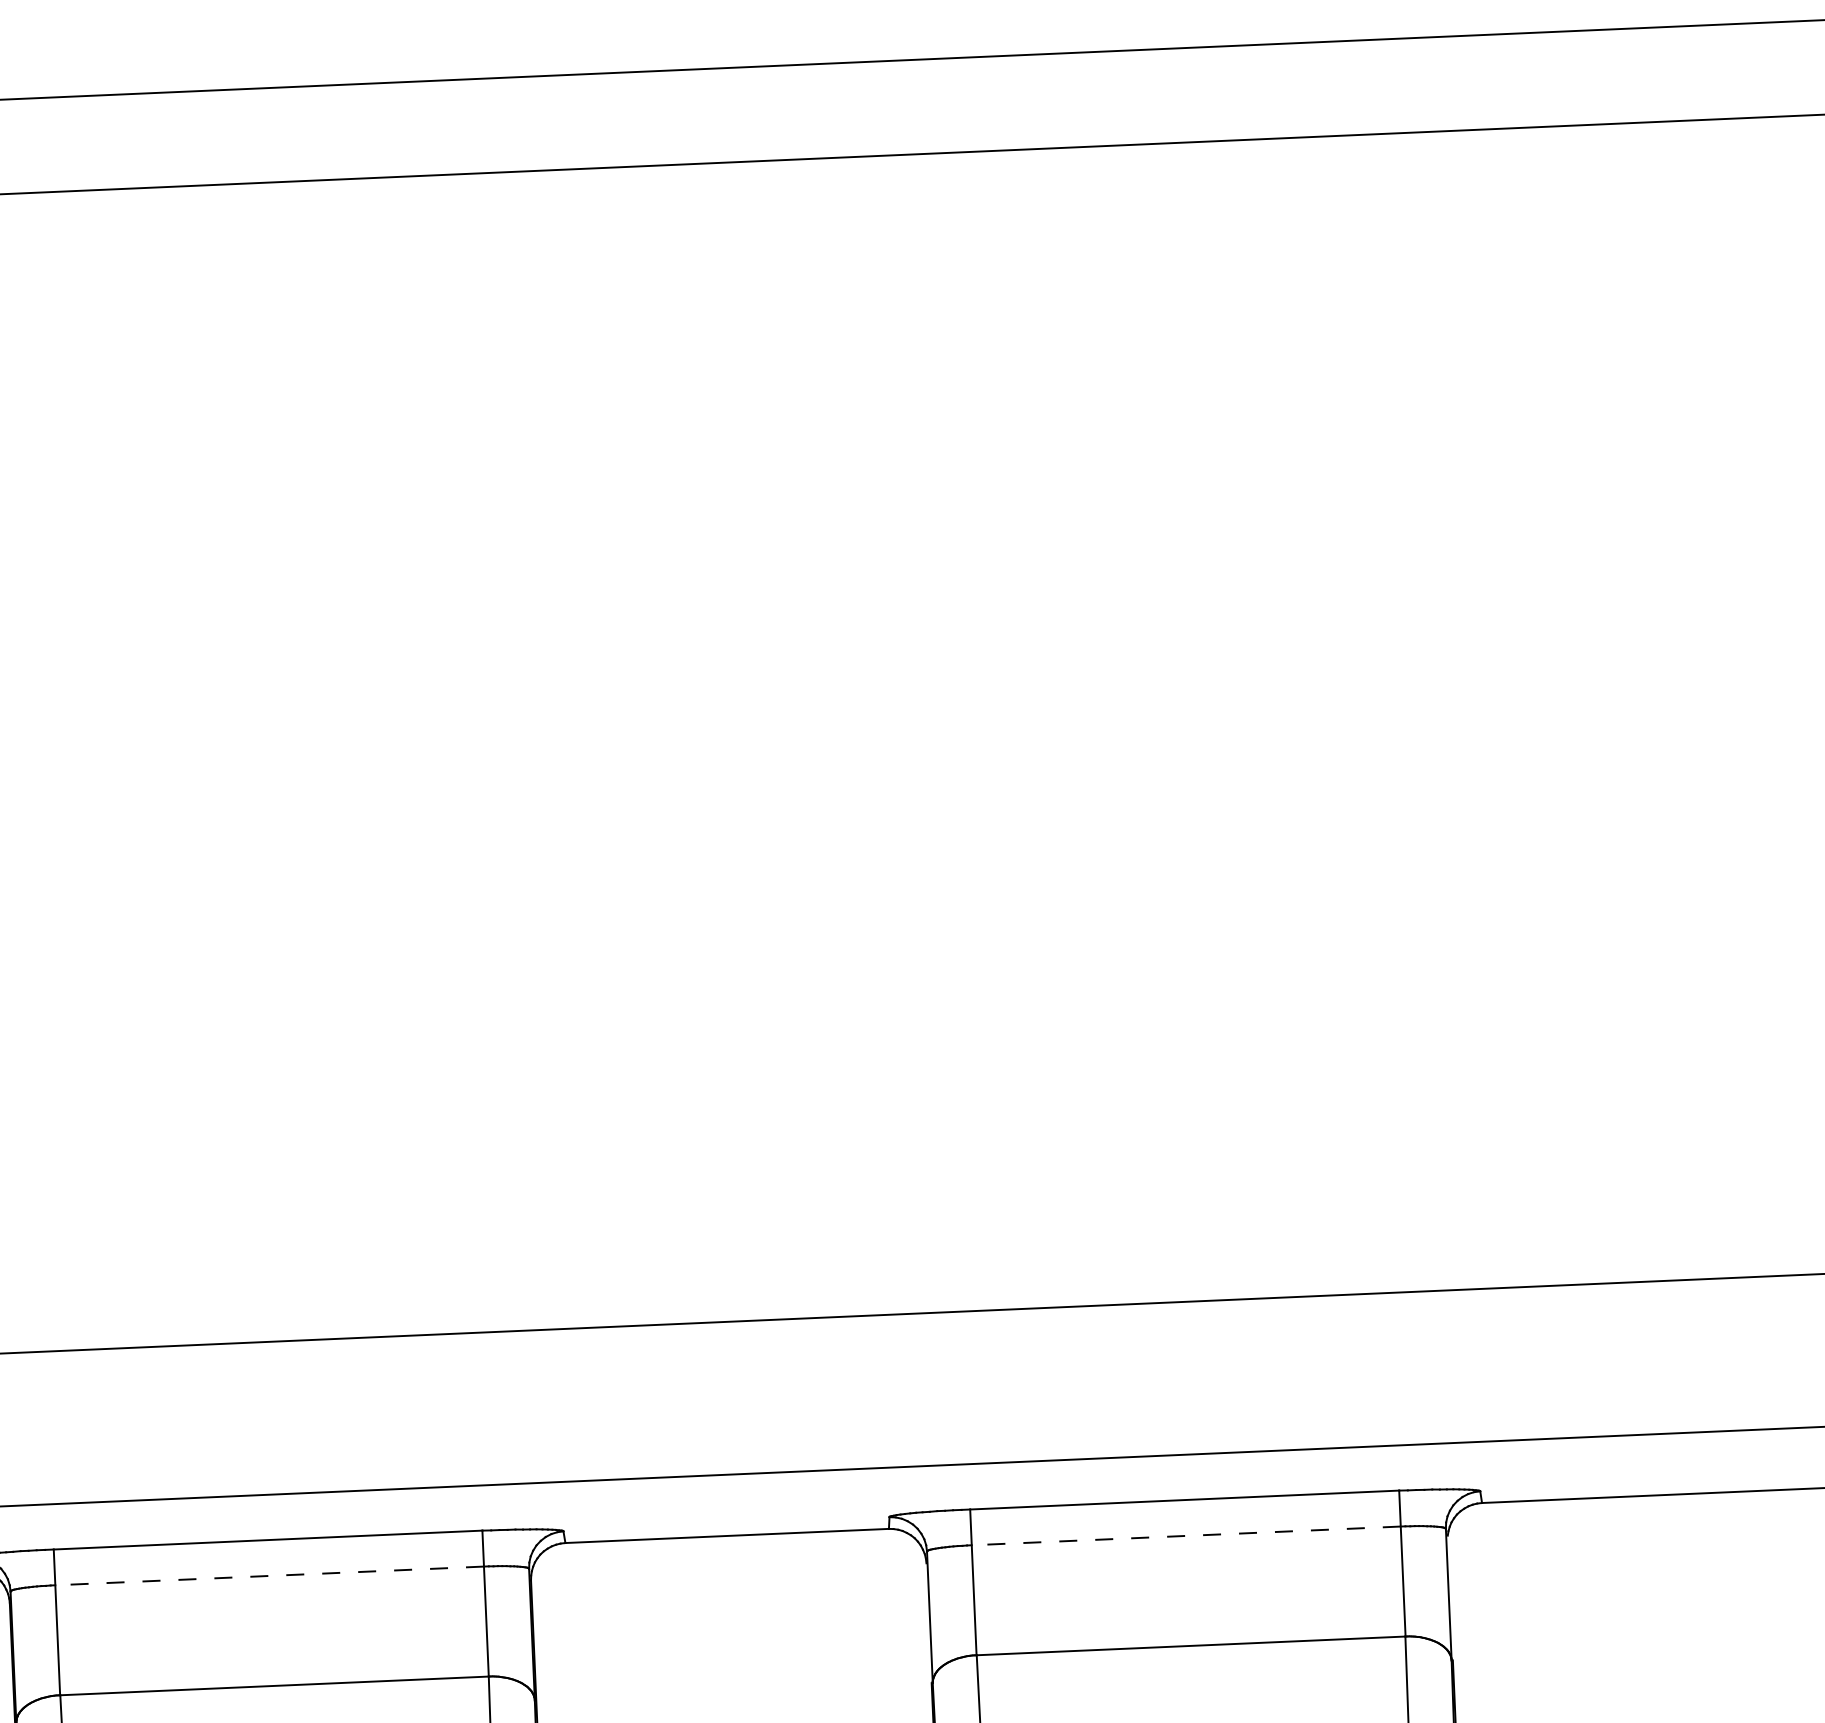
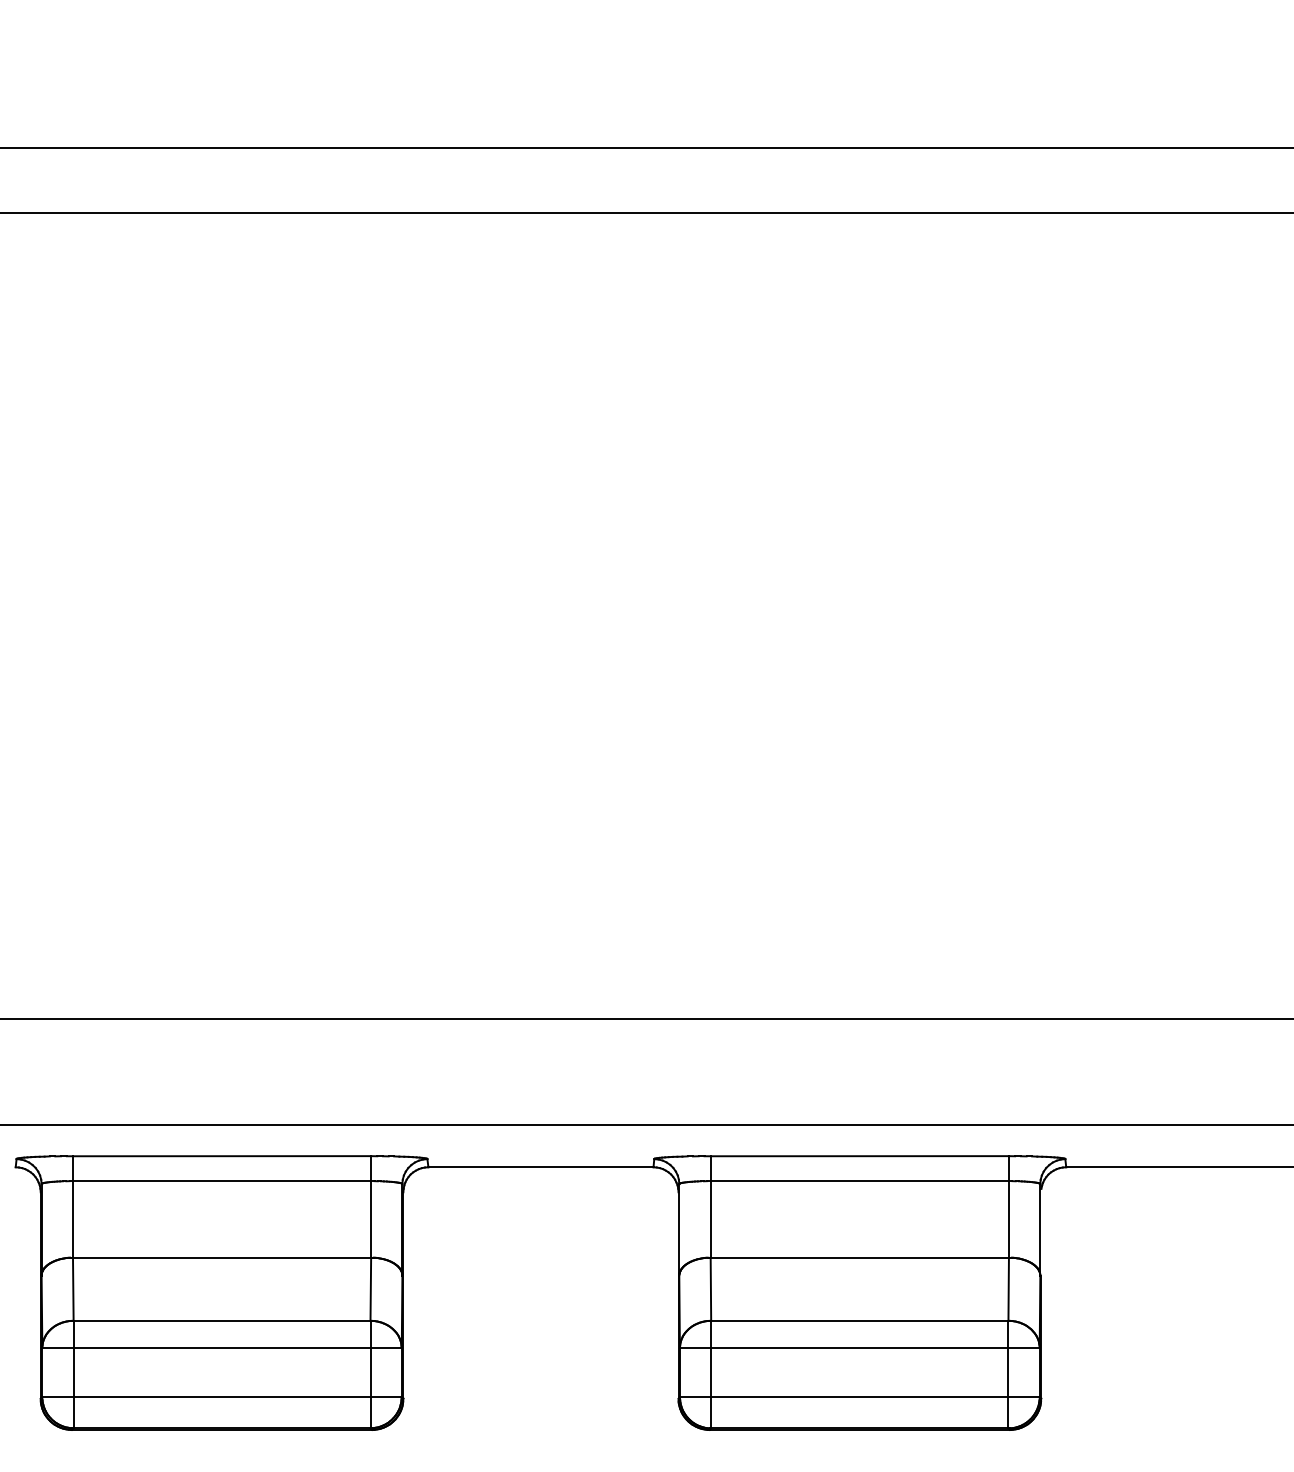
line: (1185, 1536) -> (859, 1181), dashed -> solid
line: (268, 1576) -> (221, 1181), dashed -> solid

